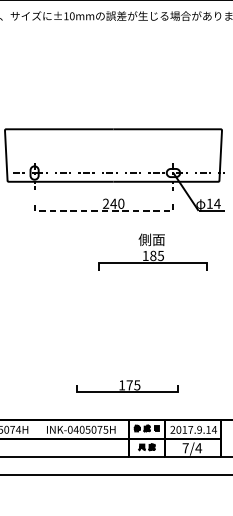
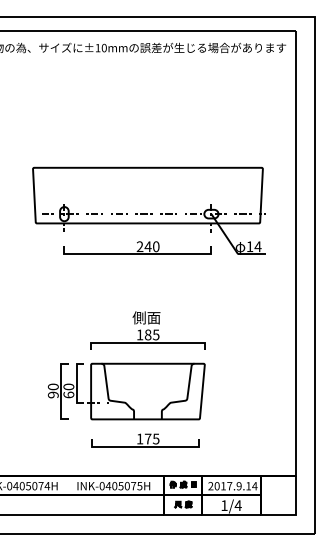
line: (103, 211) -> (137, 254), dashed -> solid
part: (152, 251) -> (147, 330), moved
part: (93, 340) -> (126, 391), added
part: (127, 386) -> (145, 440), moved
text: (185, 448) -> (224, 505), 7/4 -> 1/4

